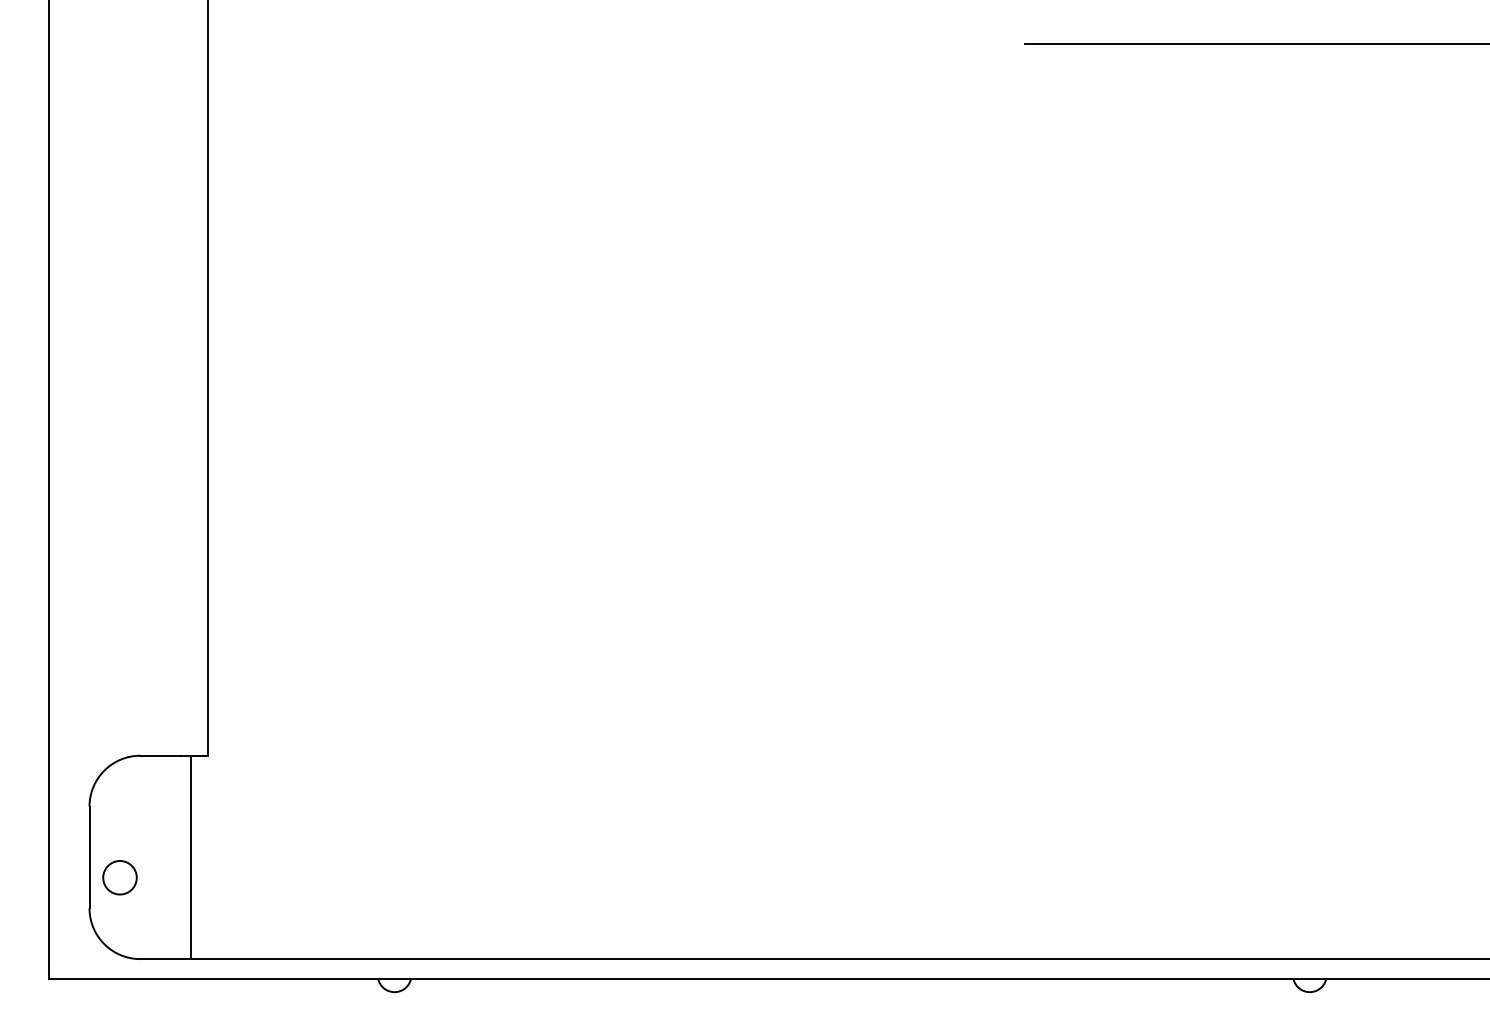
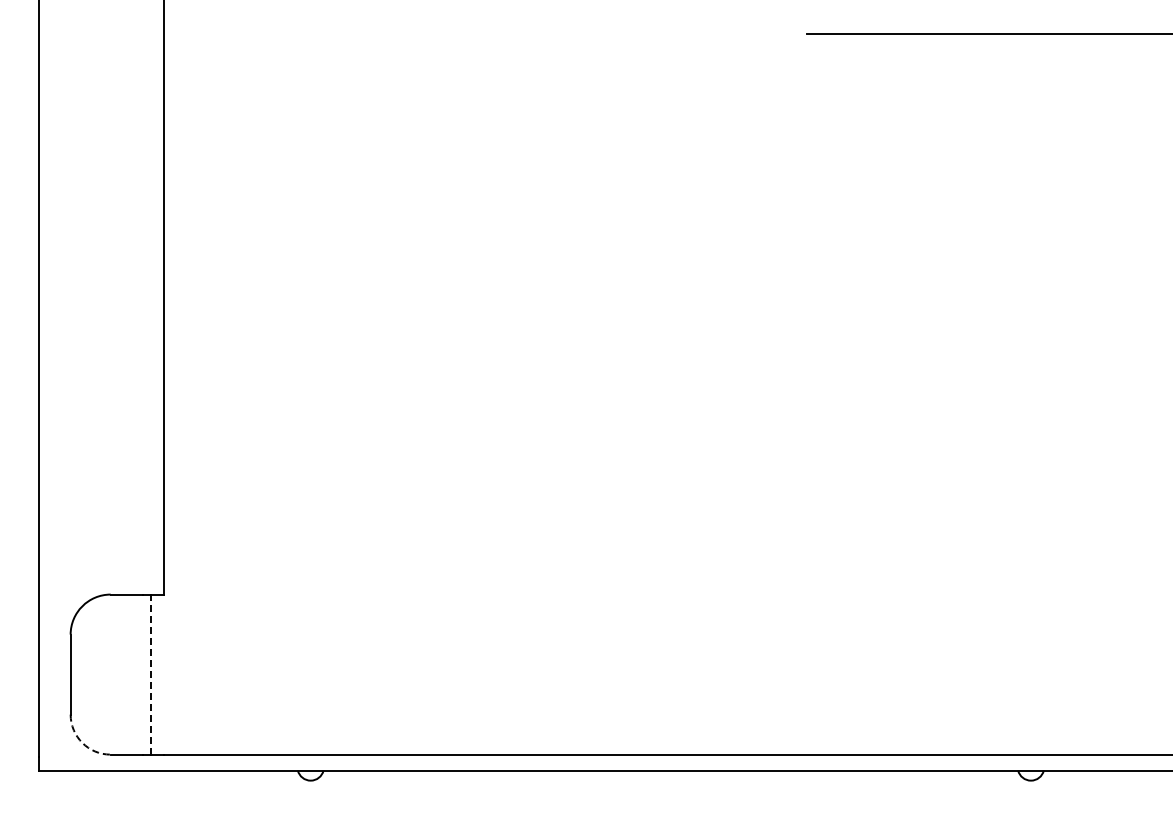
line: (190, 857) -> (150, 674), solid -> dashed
circle: (119, 877) -> (94, 690), removed
arc: (104, 943) -> (82, 742), solid -> dashed

